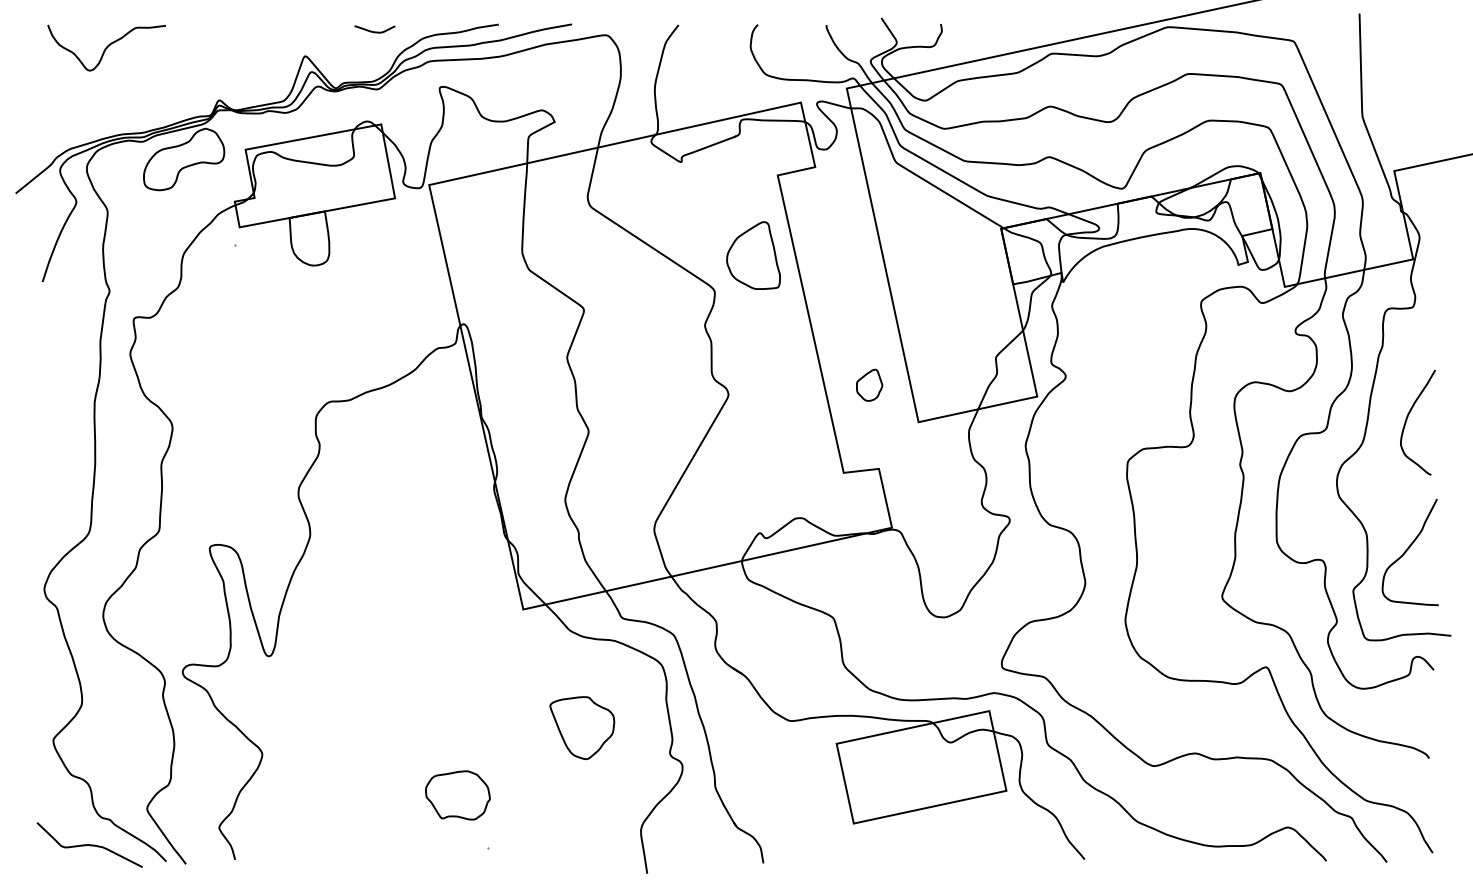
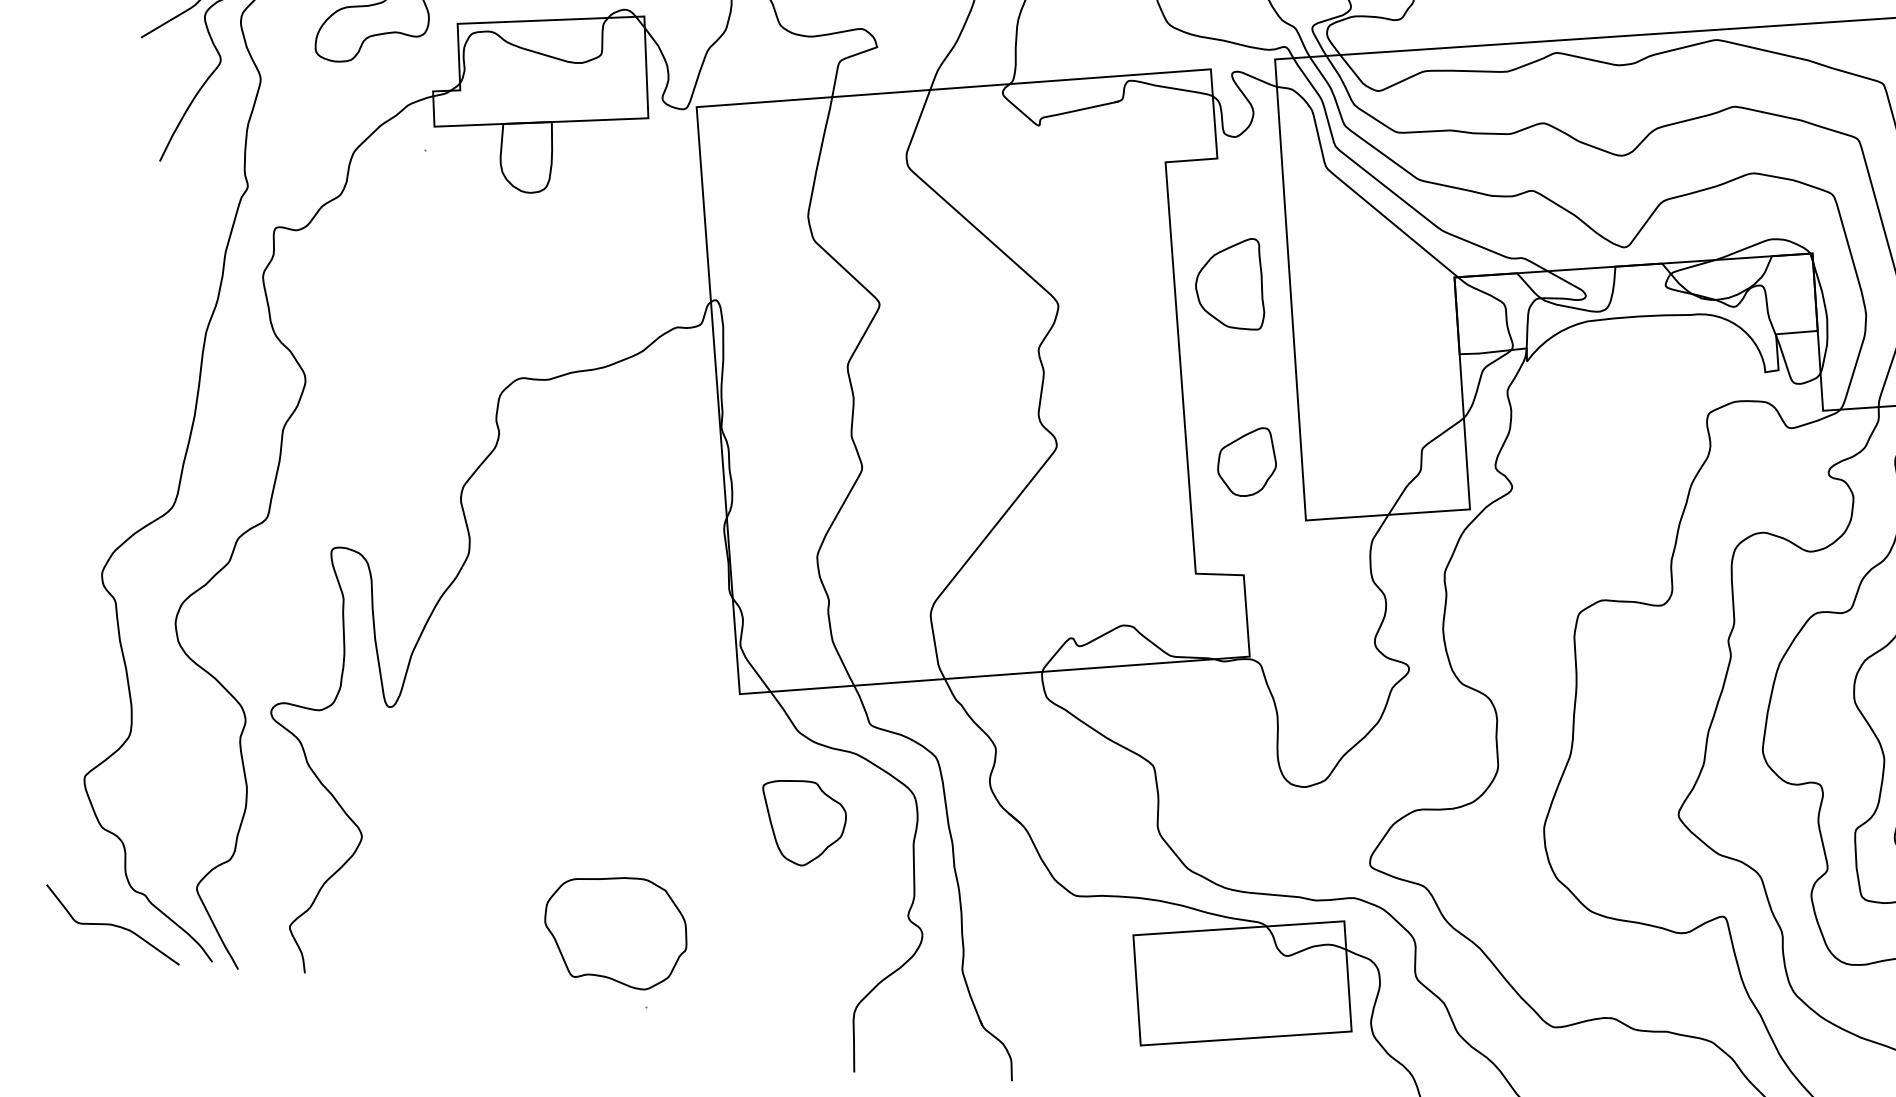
part: (753, 255) -> (1232, 281), moved
part: (869, 385) -> (1247, 461), size x1.67
part: (582, 728) -> (801, 823), moved
part: (457, 795) -> (615, 930), size x1.67

